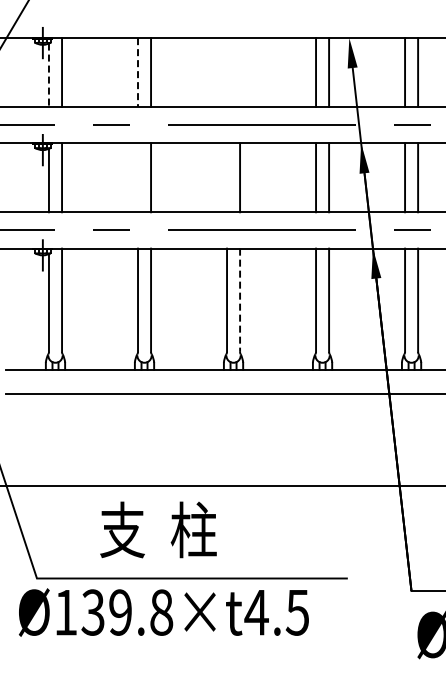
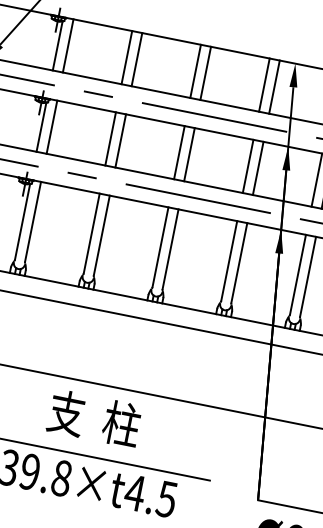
line: (227, 72) -> (196, 71), added
line: (240, 72) -> (206, 73), added
line: (138, 73) -> (127, 58), dashed -> solid
line: (48, 75) -> (57, 46), dashed -> solid
line: (138, 177) -> (111, 138), added
line: (227, 177) -> (179, 152), added
line: (240, 300) -> (170, 249), dashed -> solid
text: (158, 529) -> (94, 418), moved

